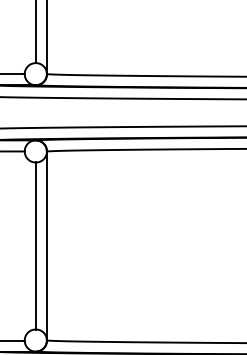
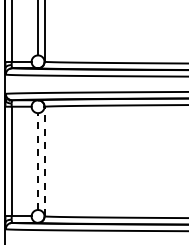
line: (36, 245) -> (38, 161), solid -> dashed
line: (46, 245) -> (44, 161), solid -> dashed

